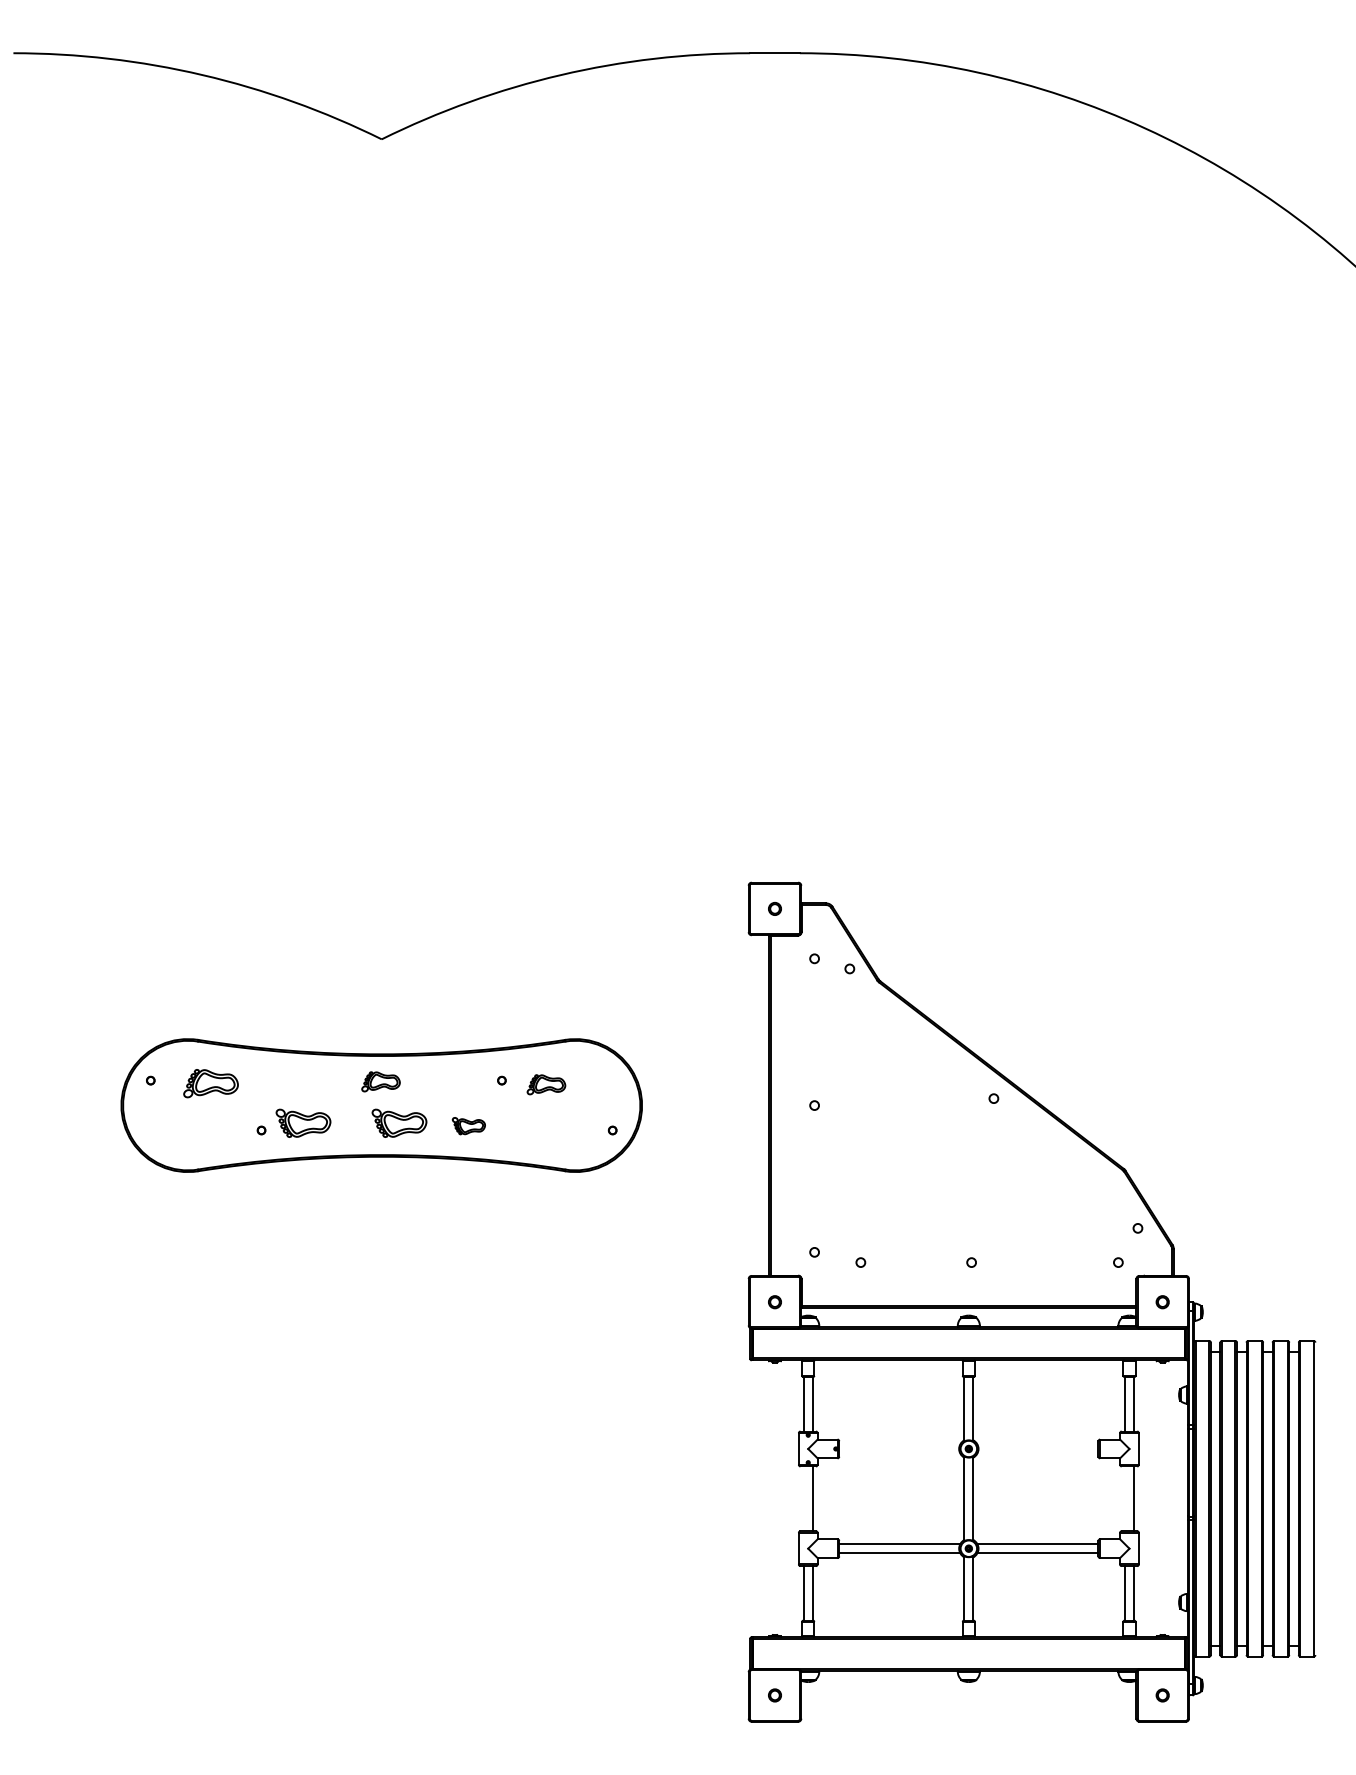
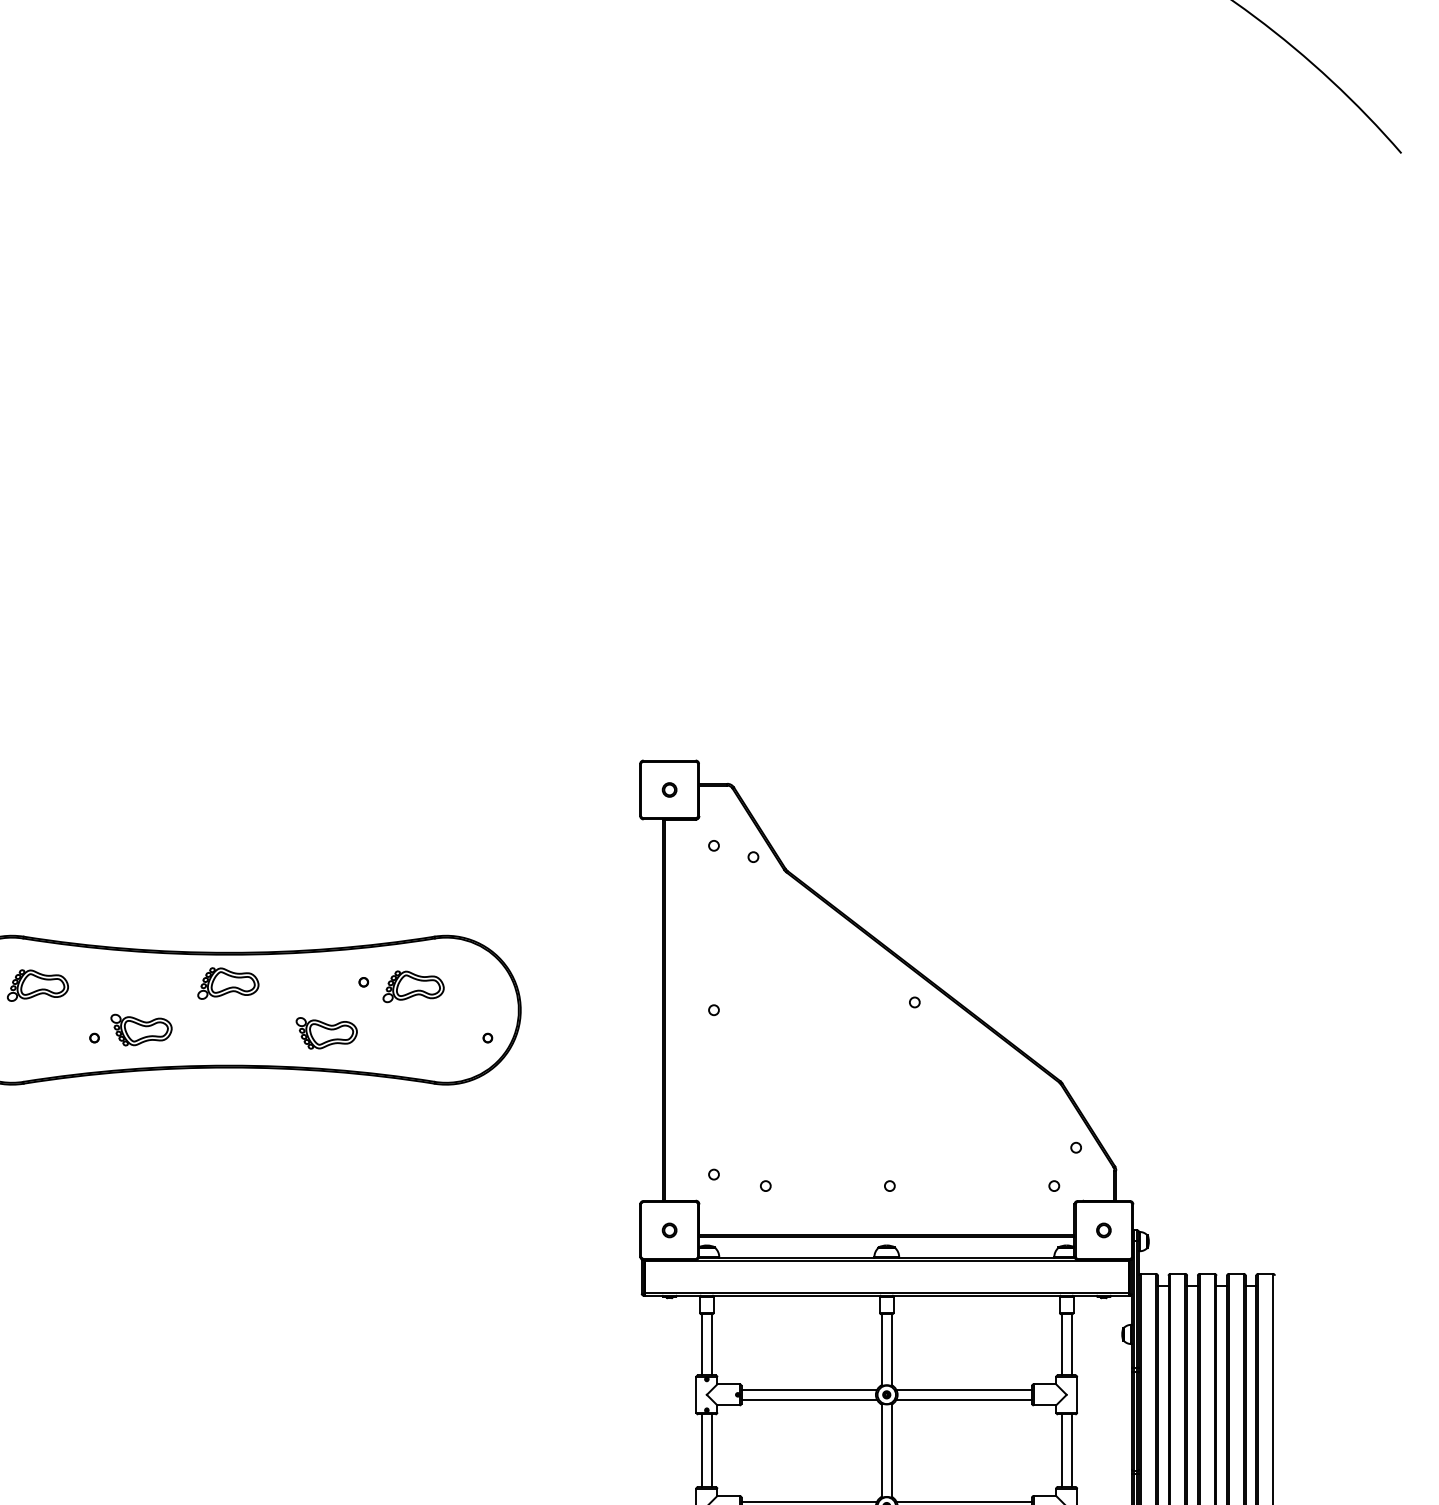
part: (380, 1081) -> (227, 983), size x1.43
part: (546, 1084) -> (413, 986), size x1.43
part: (399, 1122) -> (249, 1029), removed
part: (468, 1125) -> (326, 1032), size x1.67
line: (899, 1444) -> (809, 1389), added
line: (1037, 1444) -> (963, 1389), added
line: (899, 1453) -> (809, 1399), added
line: (1037, 1453) -> (963, 1399), added
line: (803, 1498) -> (701, 1450), added
line: (1125, 1498) -> (1062, 1450), added

